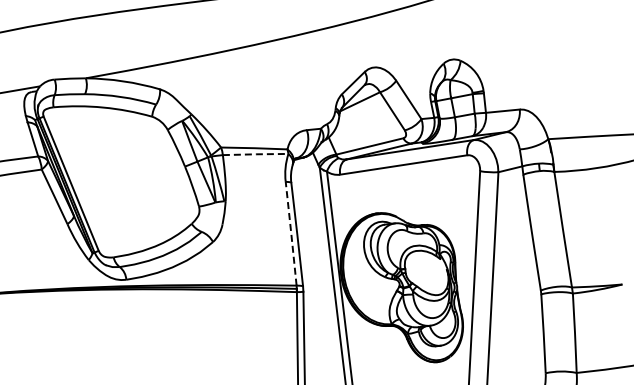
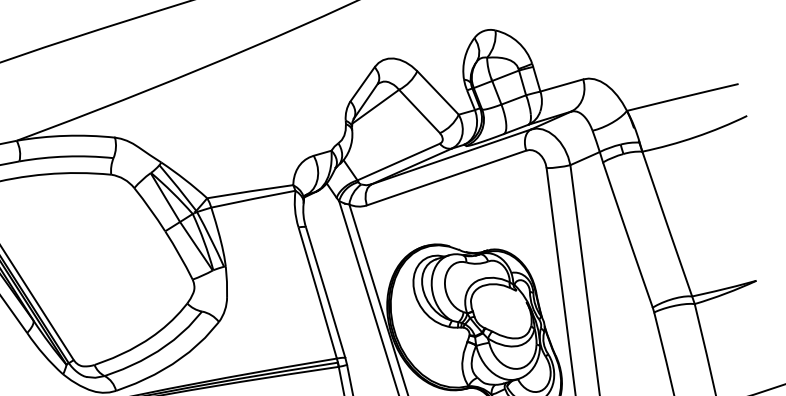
line: (256, 154) -> (254, 198), dashed -> solid
line: (291, 233) -> (318, 292), dashed -> solid

